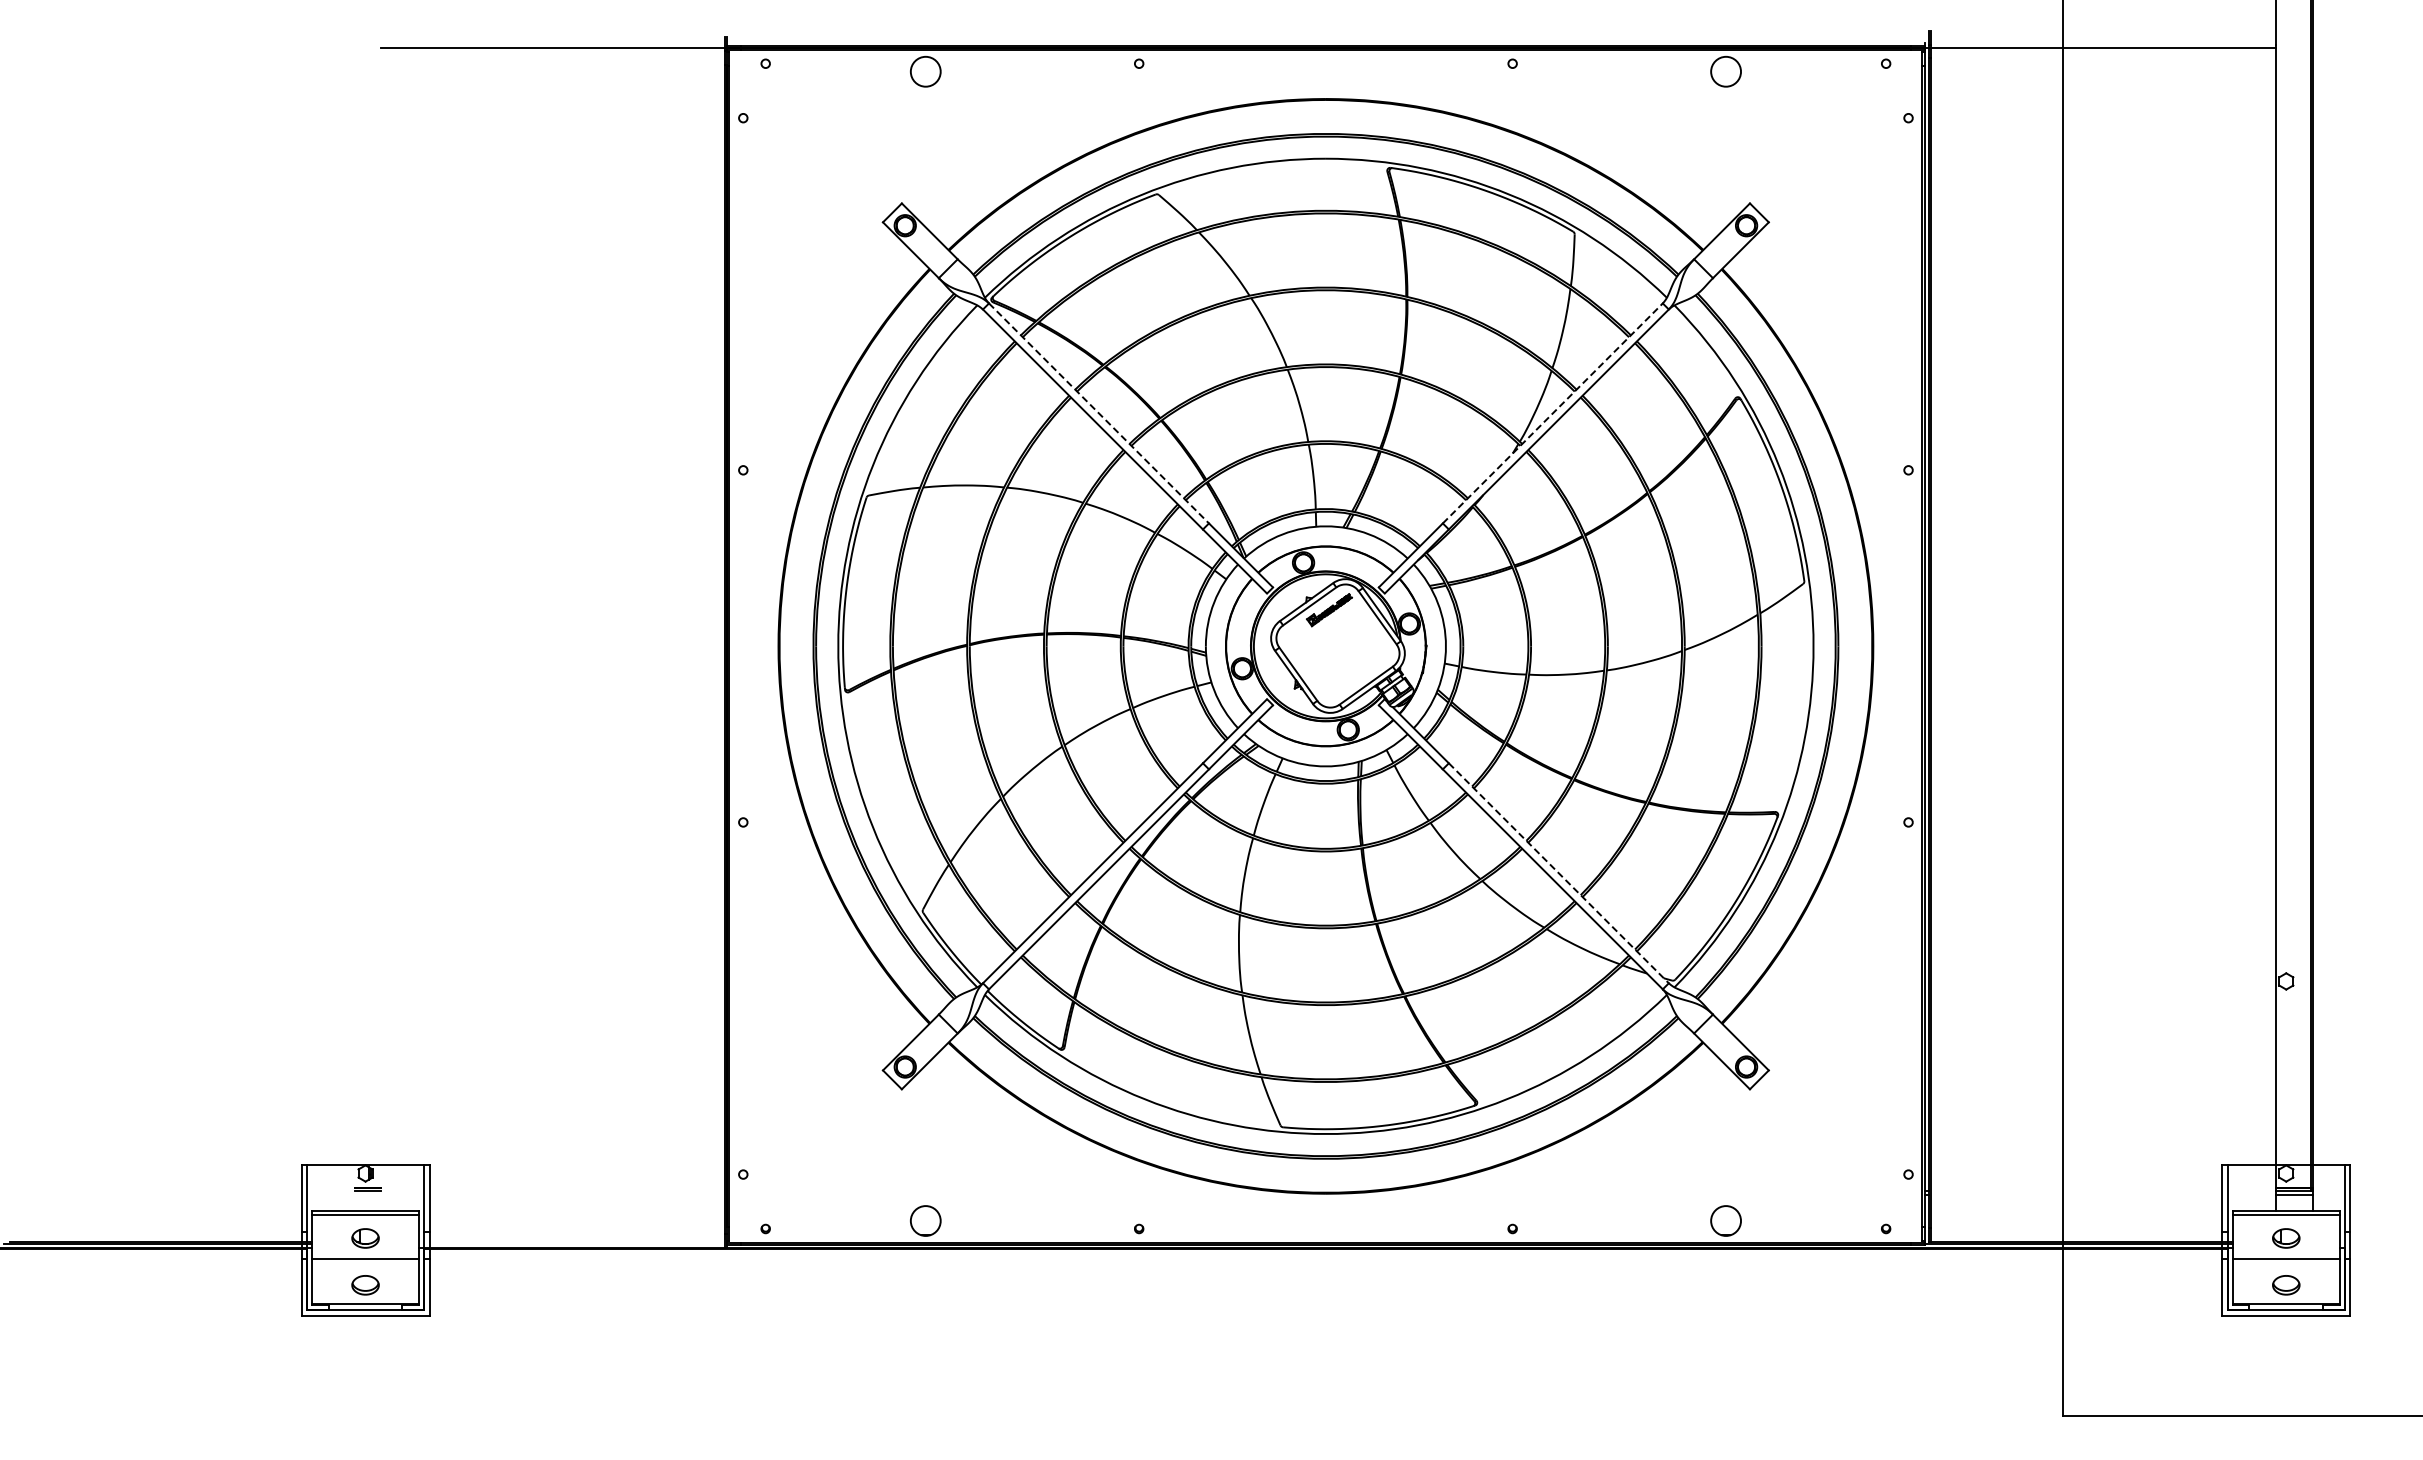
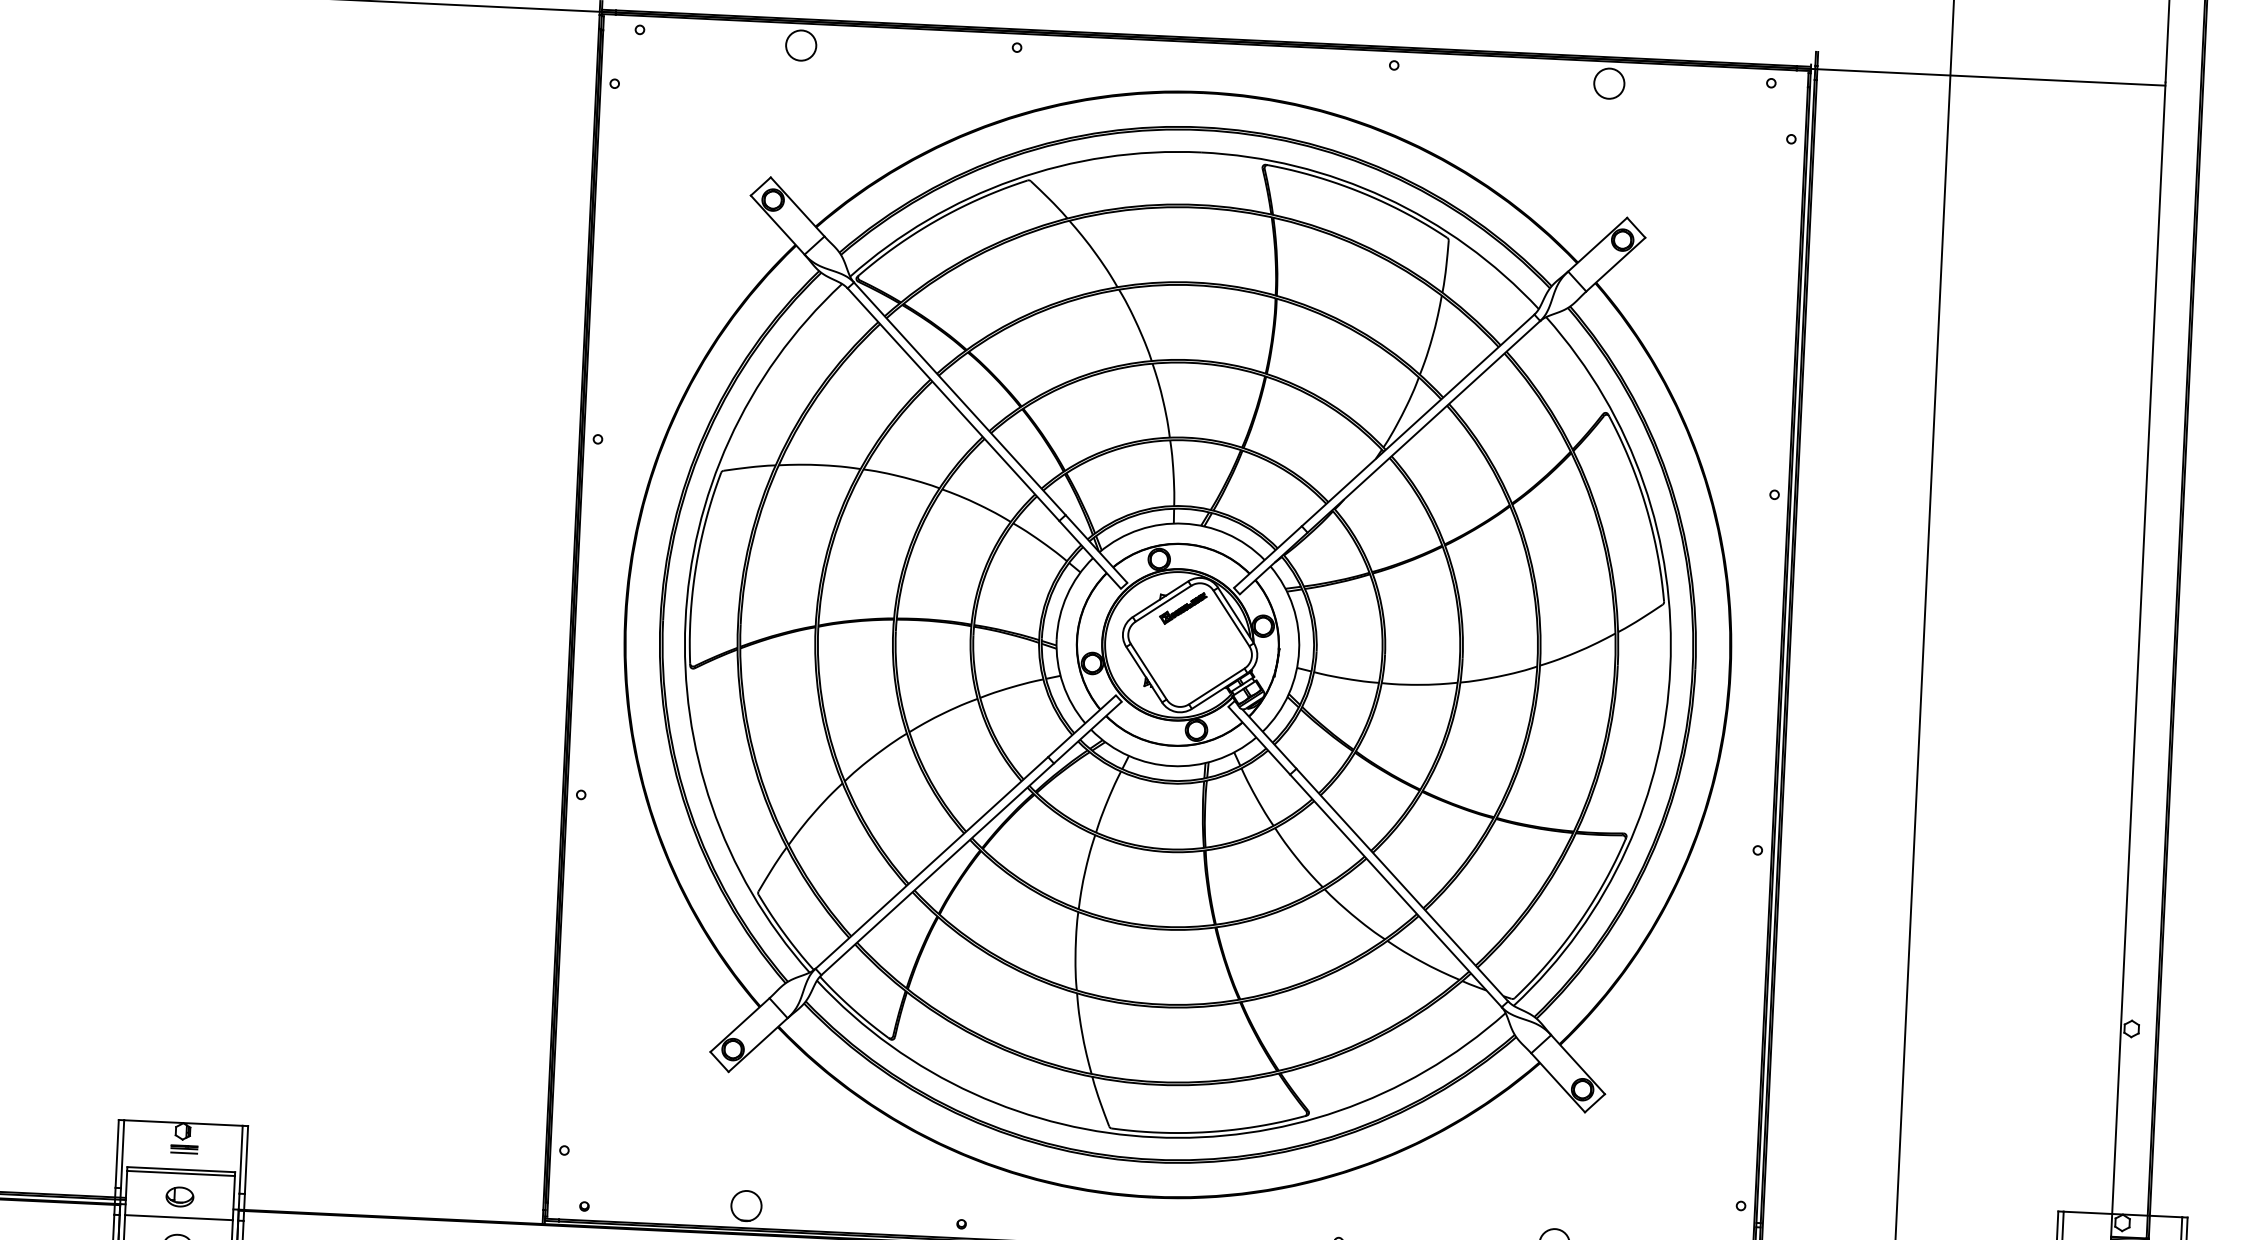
line: (1099, 413) -> (960, 398), dashed -> solid
line: (1552, 413) -> (1417, 420), dashed -> solid
line: (1558, 873) -> (1401, 885), dashed -> solid
line: (367, 1194) -> (184, 1152), added

